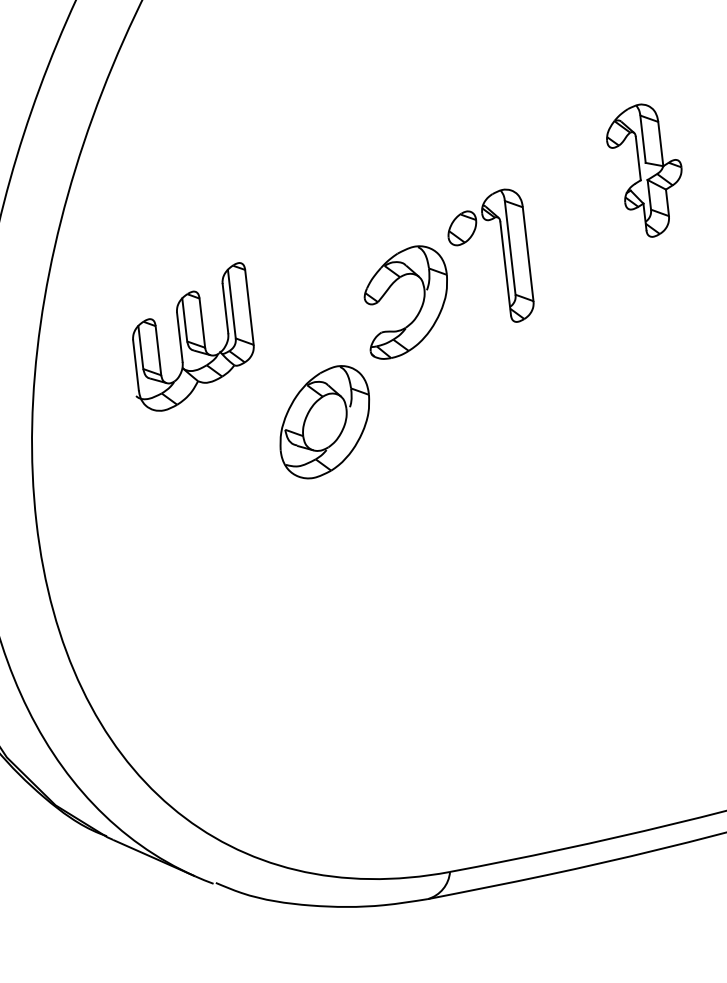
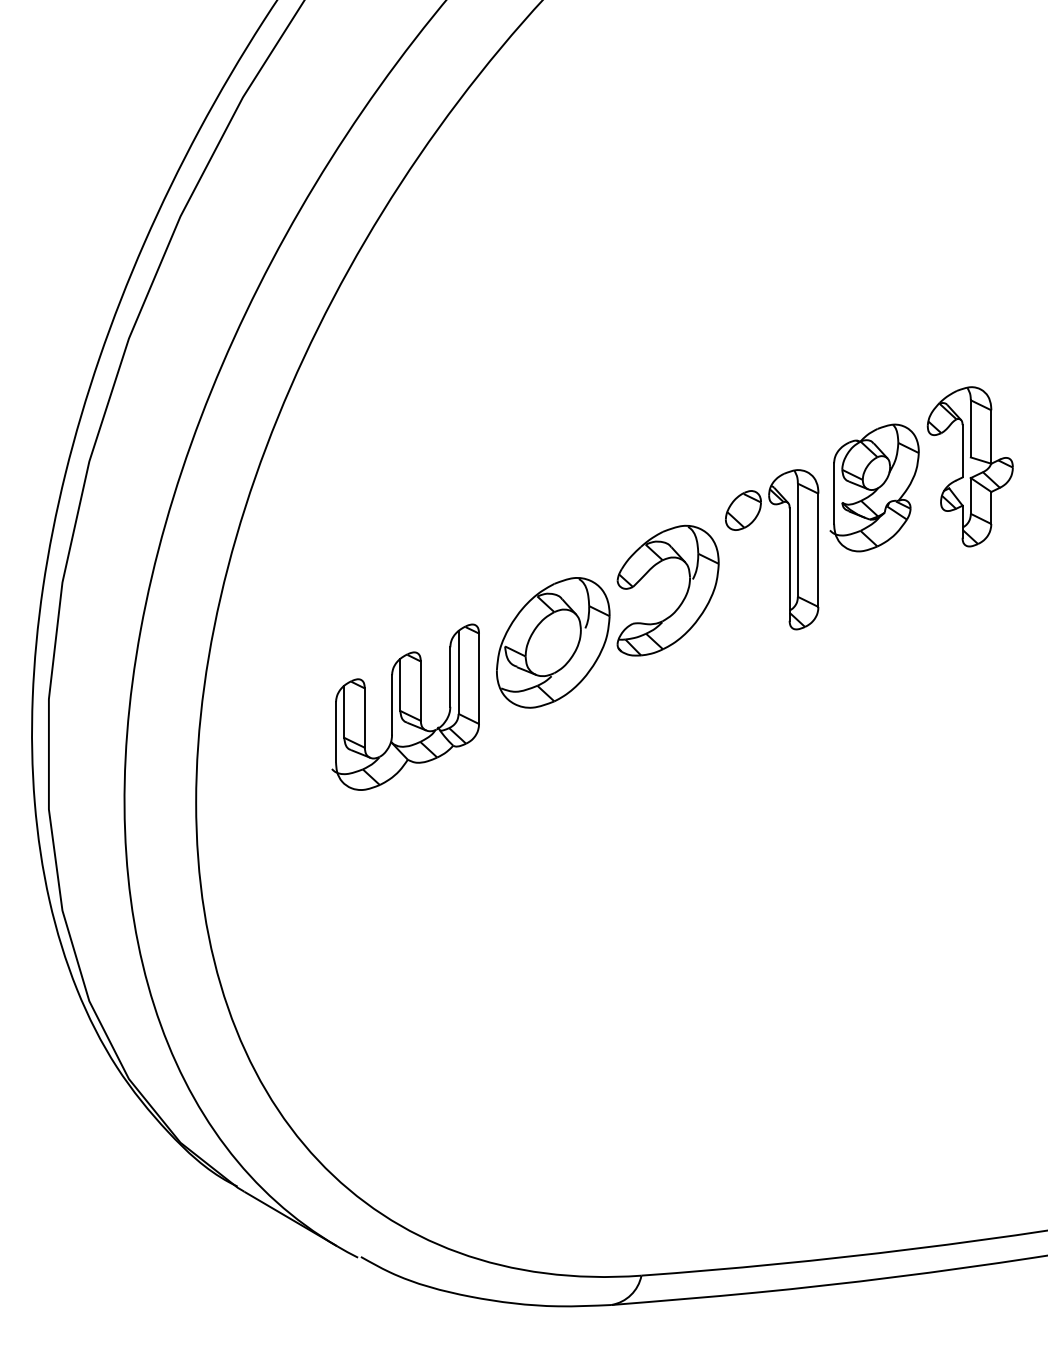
part: (568, 196) -> (874, 487), added
part: (191, 337) -> (405, 706), moved
part: (324, 421) -> (553, 642), moved

